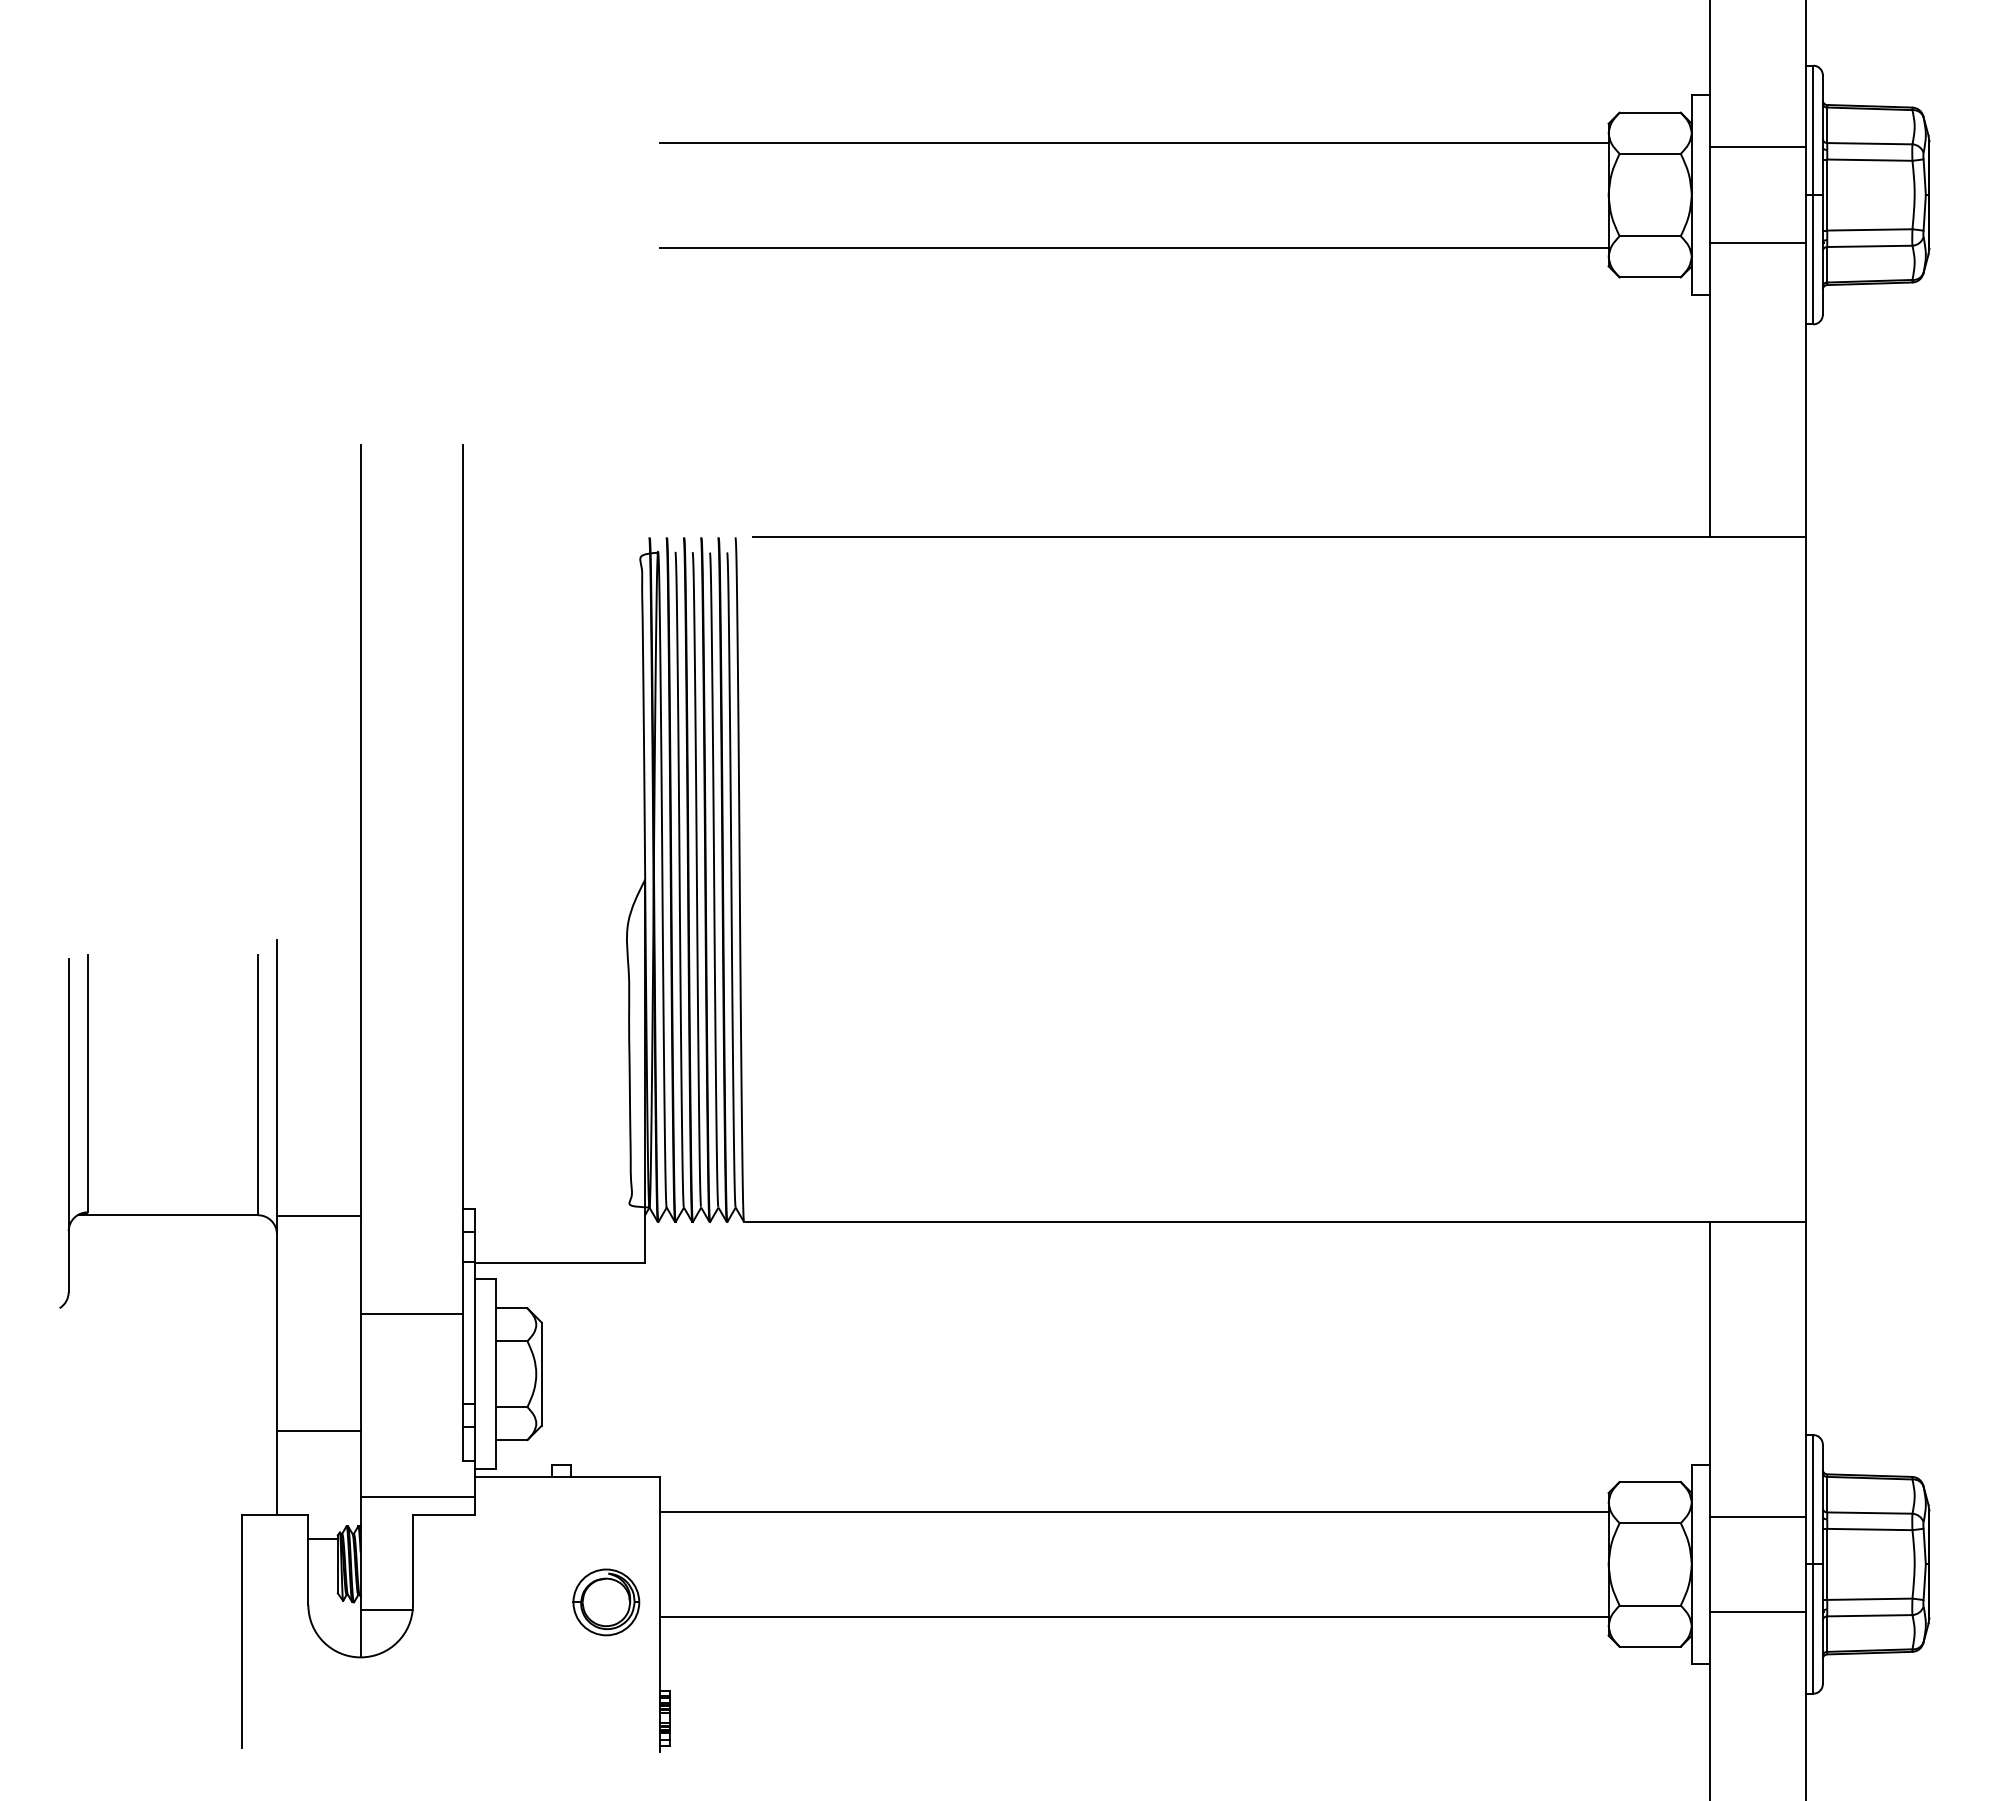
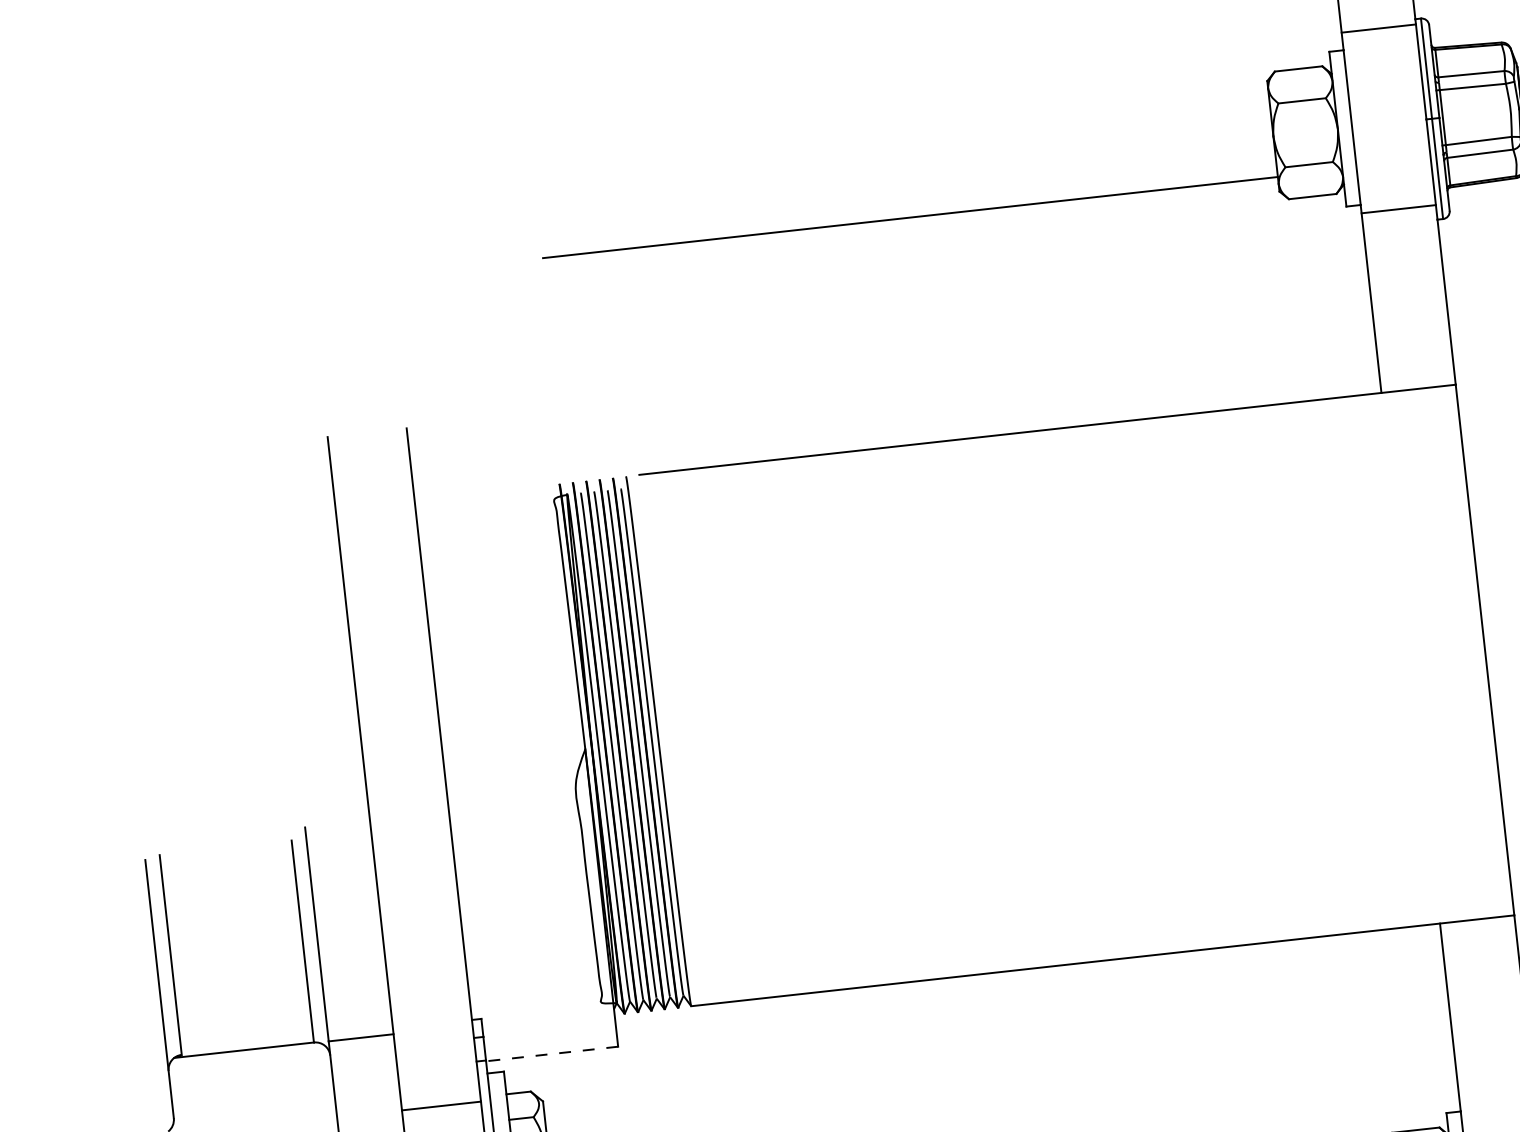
line: (1134, 142) -> (901, 136), removed
line: (1758, 147) -> (1379, 28), moved
line: (1758, 242) -> (1399, 209), moved
line: (559, 1263) -> (551, 1054), solid -> dashed

